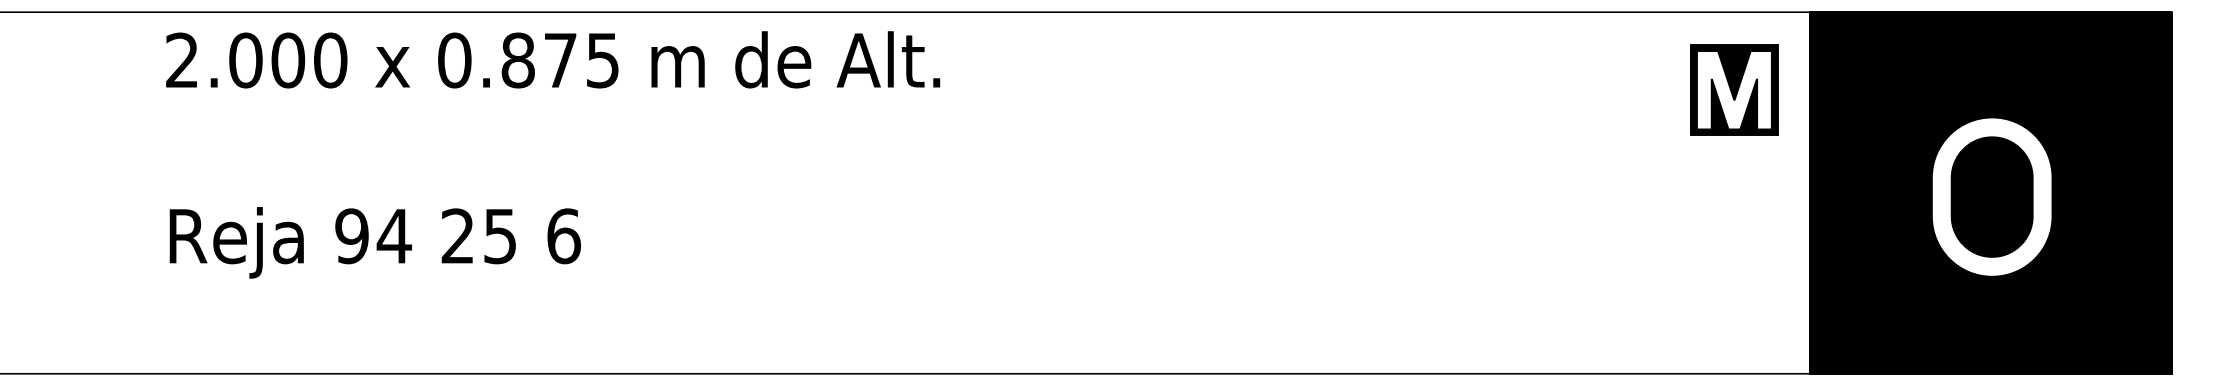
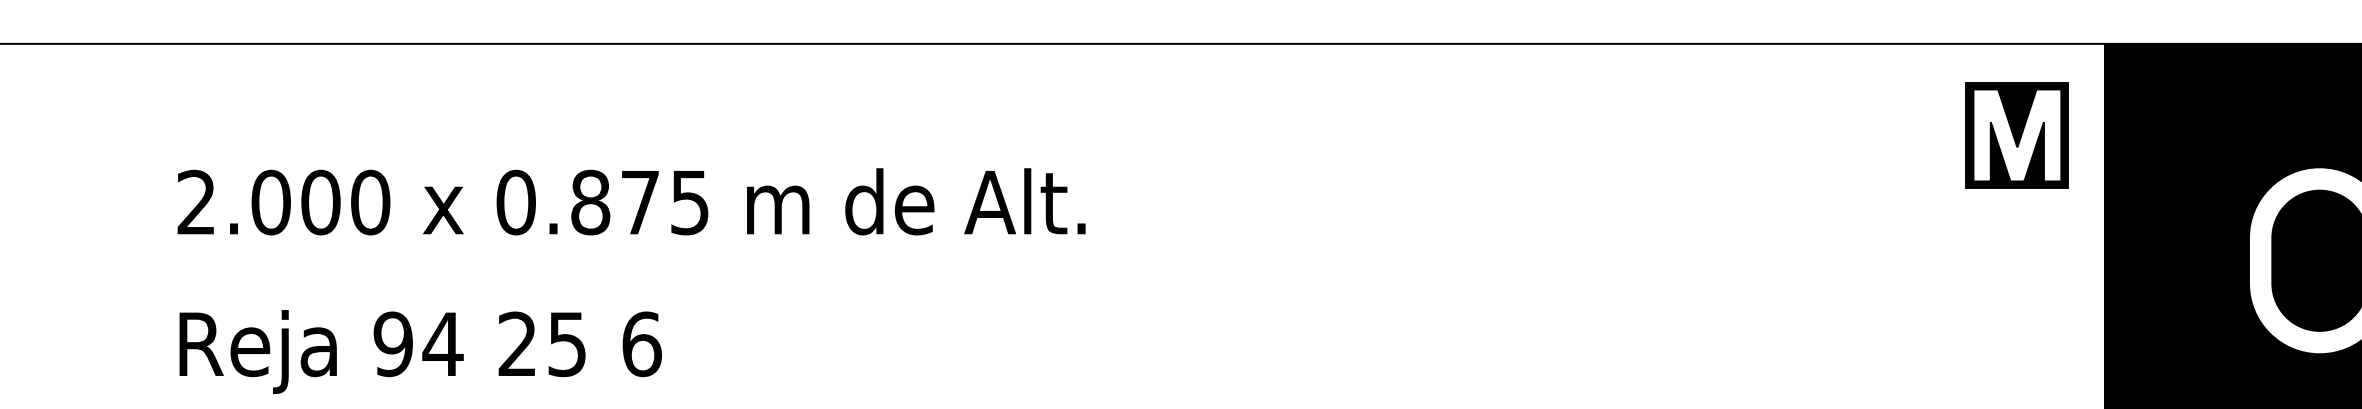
text: (553, 59) -> (632, 201), moved
text: (374, 242) -> (419, 351), moved

